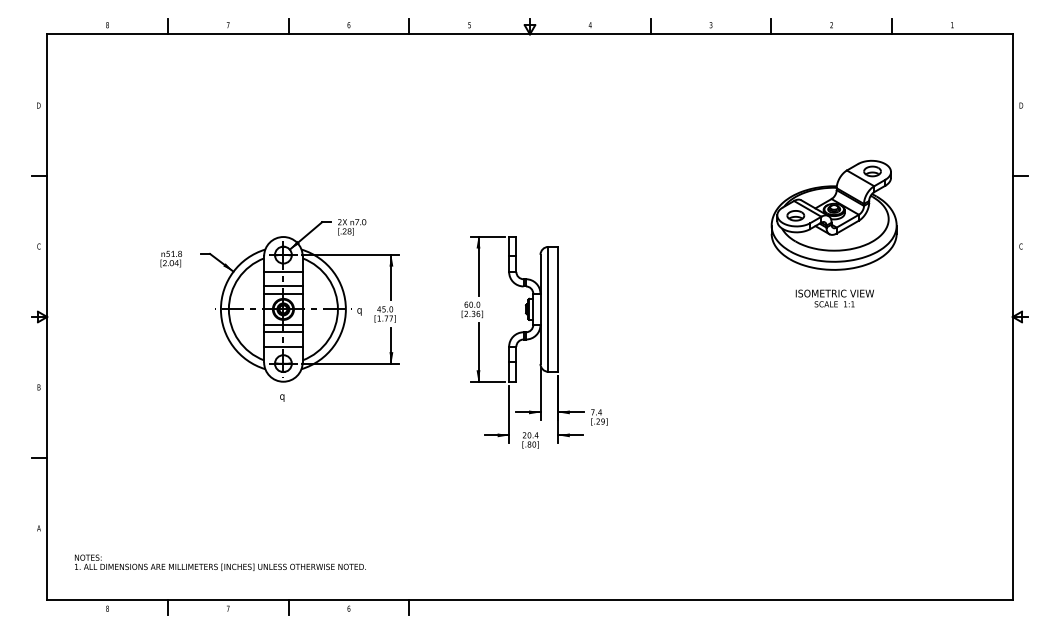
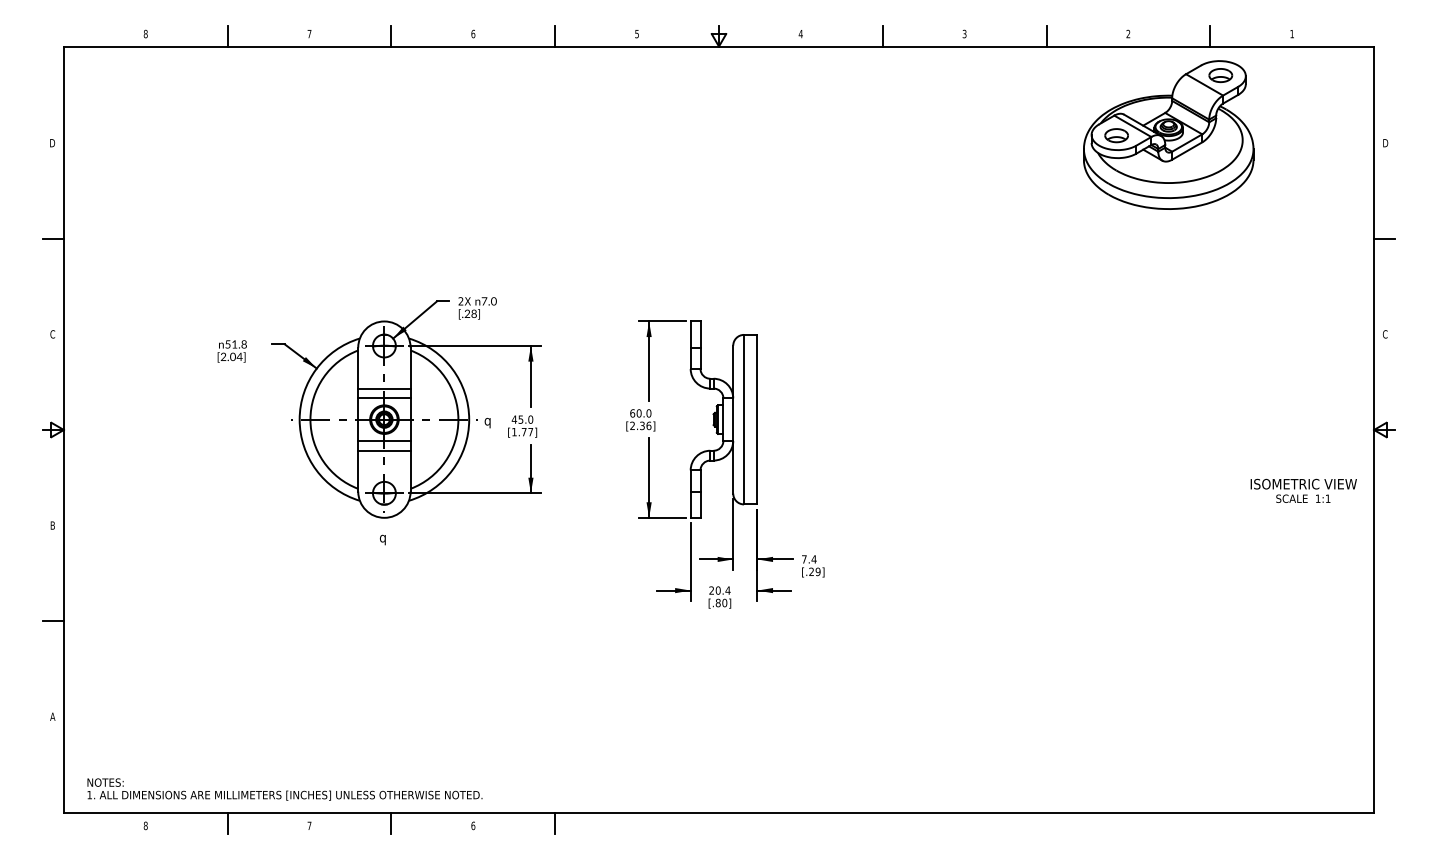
part: (834, 214) -> (1168, 134), moved
line: (283, 271) -> (384, 368), removed
text: (834, 298) -> (1303, 490), moved
line: (283, 346) -> (384, 470), removed
text: (220, 562) -> (284, 789), moved

